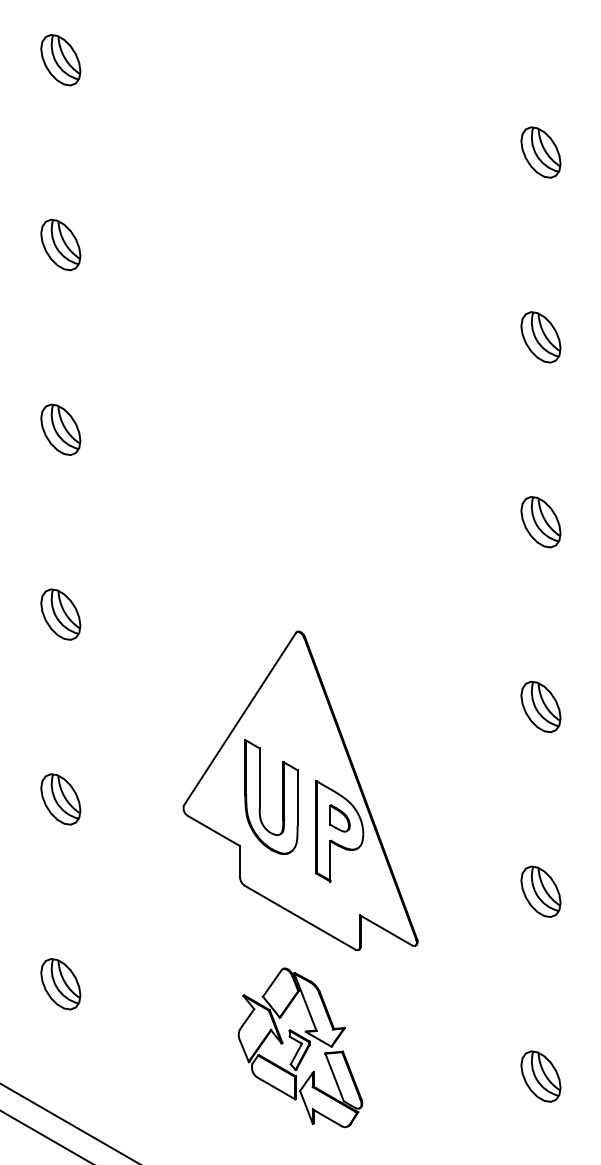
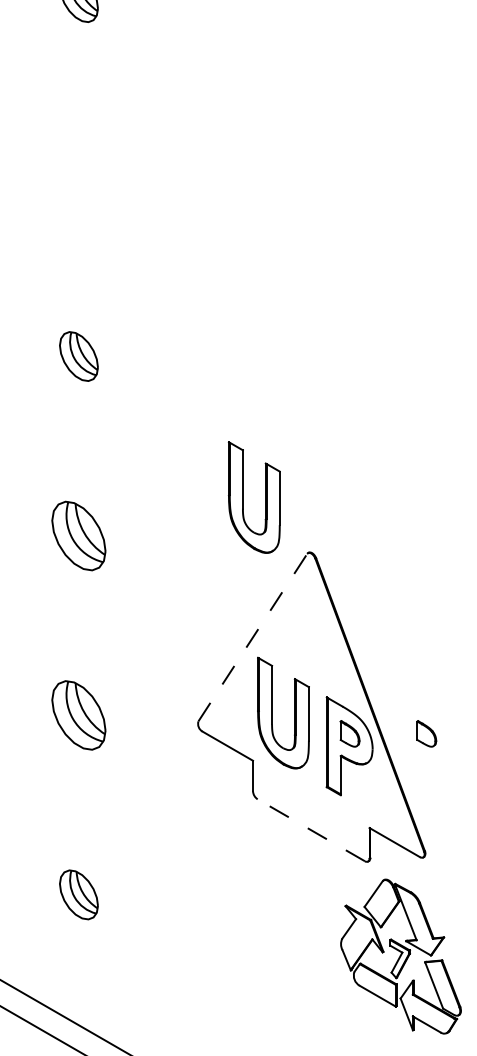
part: (60, 244) -> (78, 176), removed
part: (230, 574) -> (243, 497), added
part: (60, 614) -> (78, 535), size x1.4
line: (239, 719) -> (252, 637), solid -> dashed
part: (60, 799) -> (78, 715), size x1.4
part: (418, 818) -> (426, 733), added
line: (300, 917) -> (311, 830), solid -> dashed
part: (300, 1047) -> (400, 956), moved

